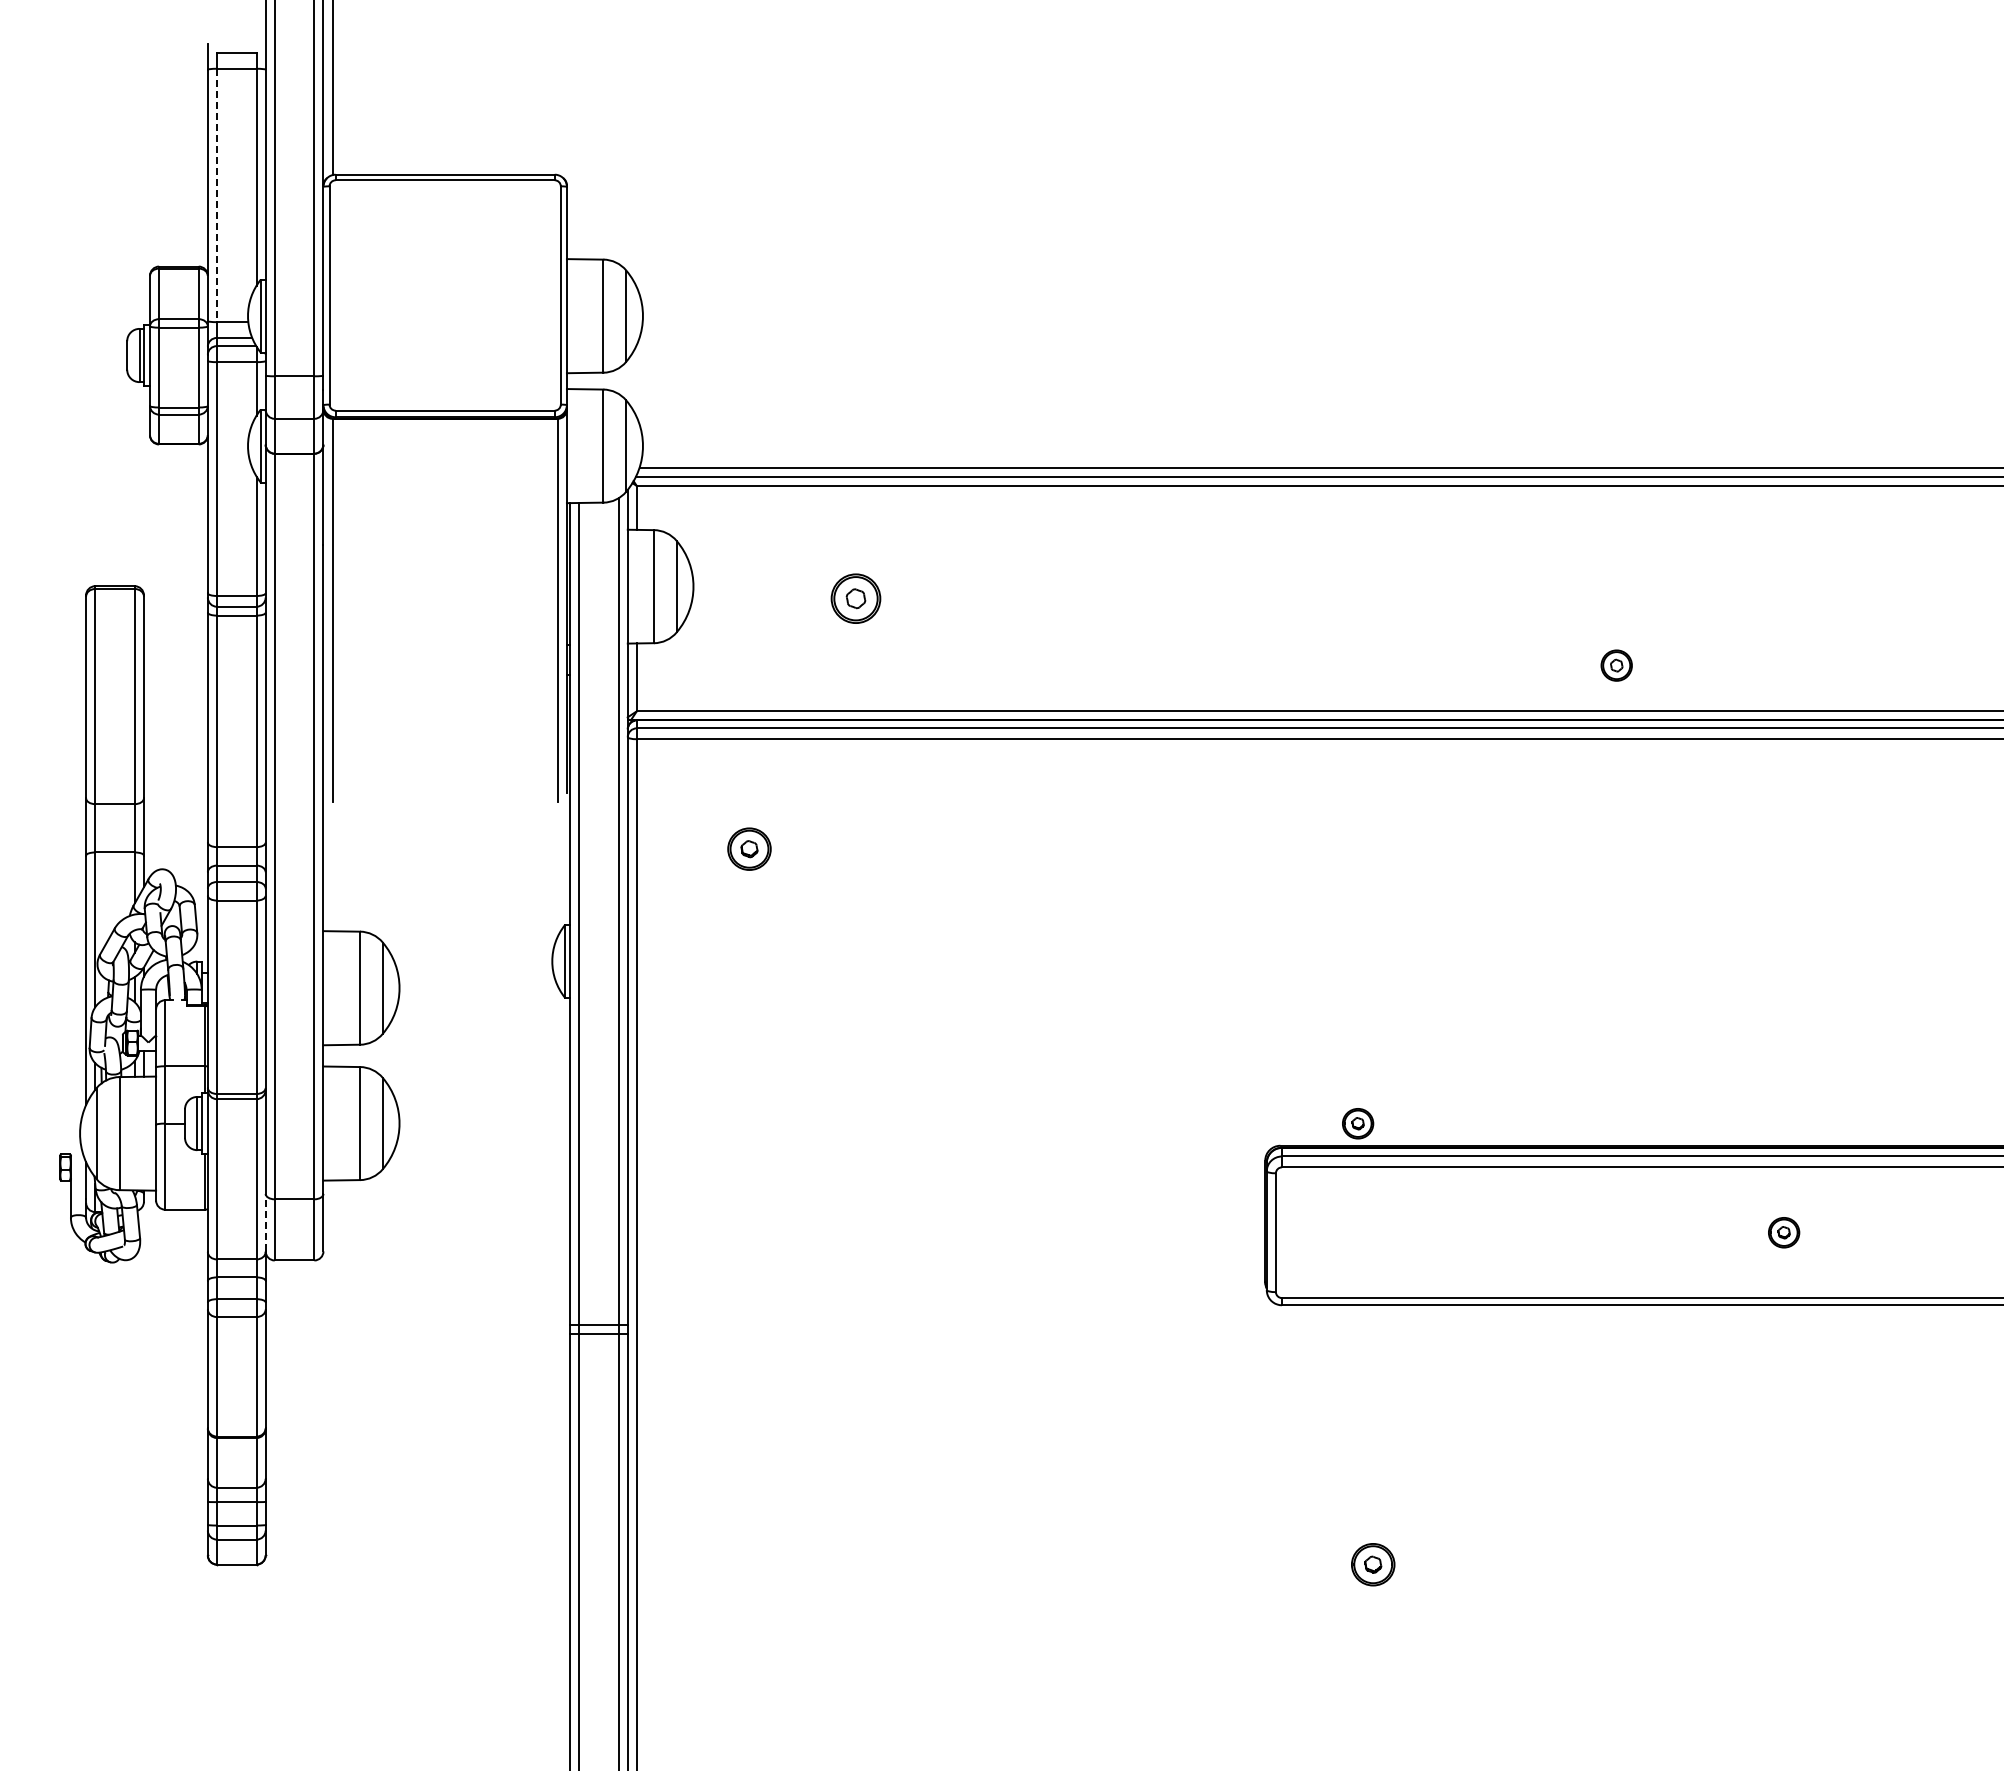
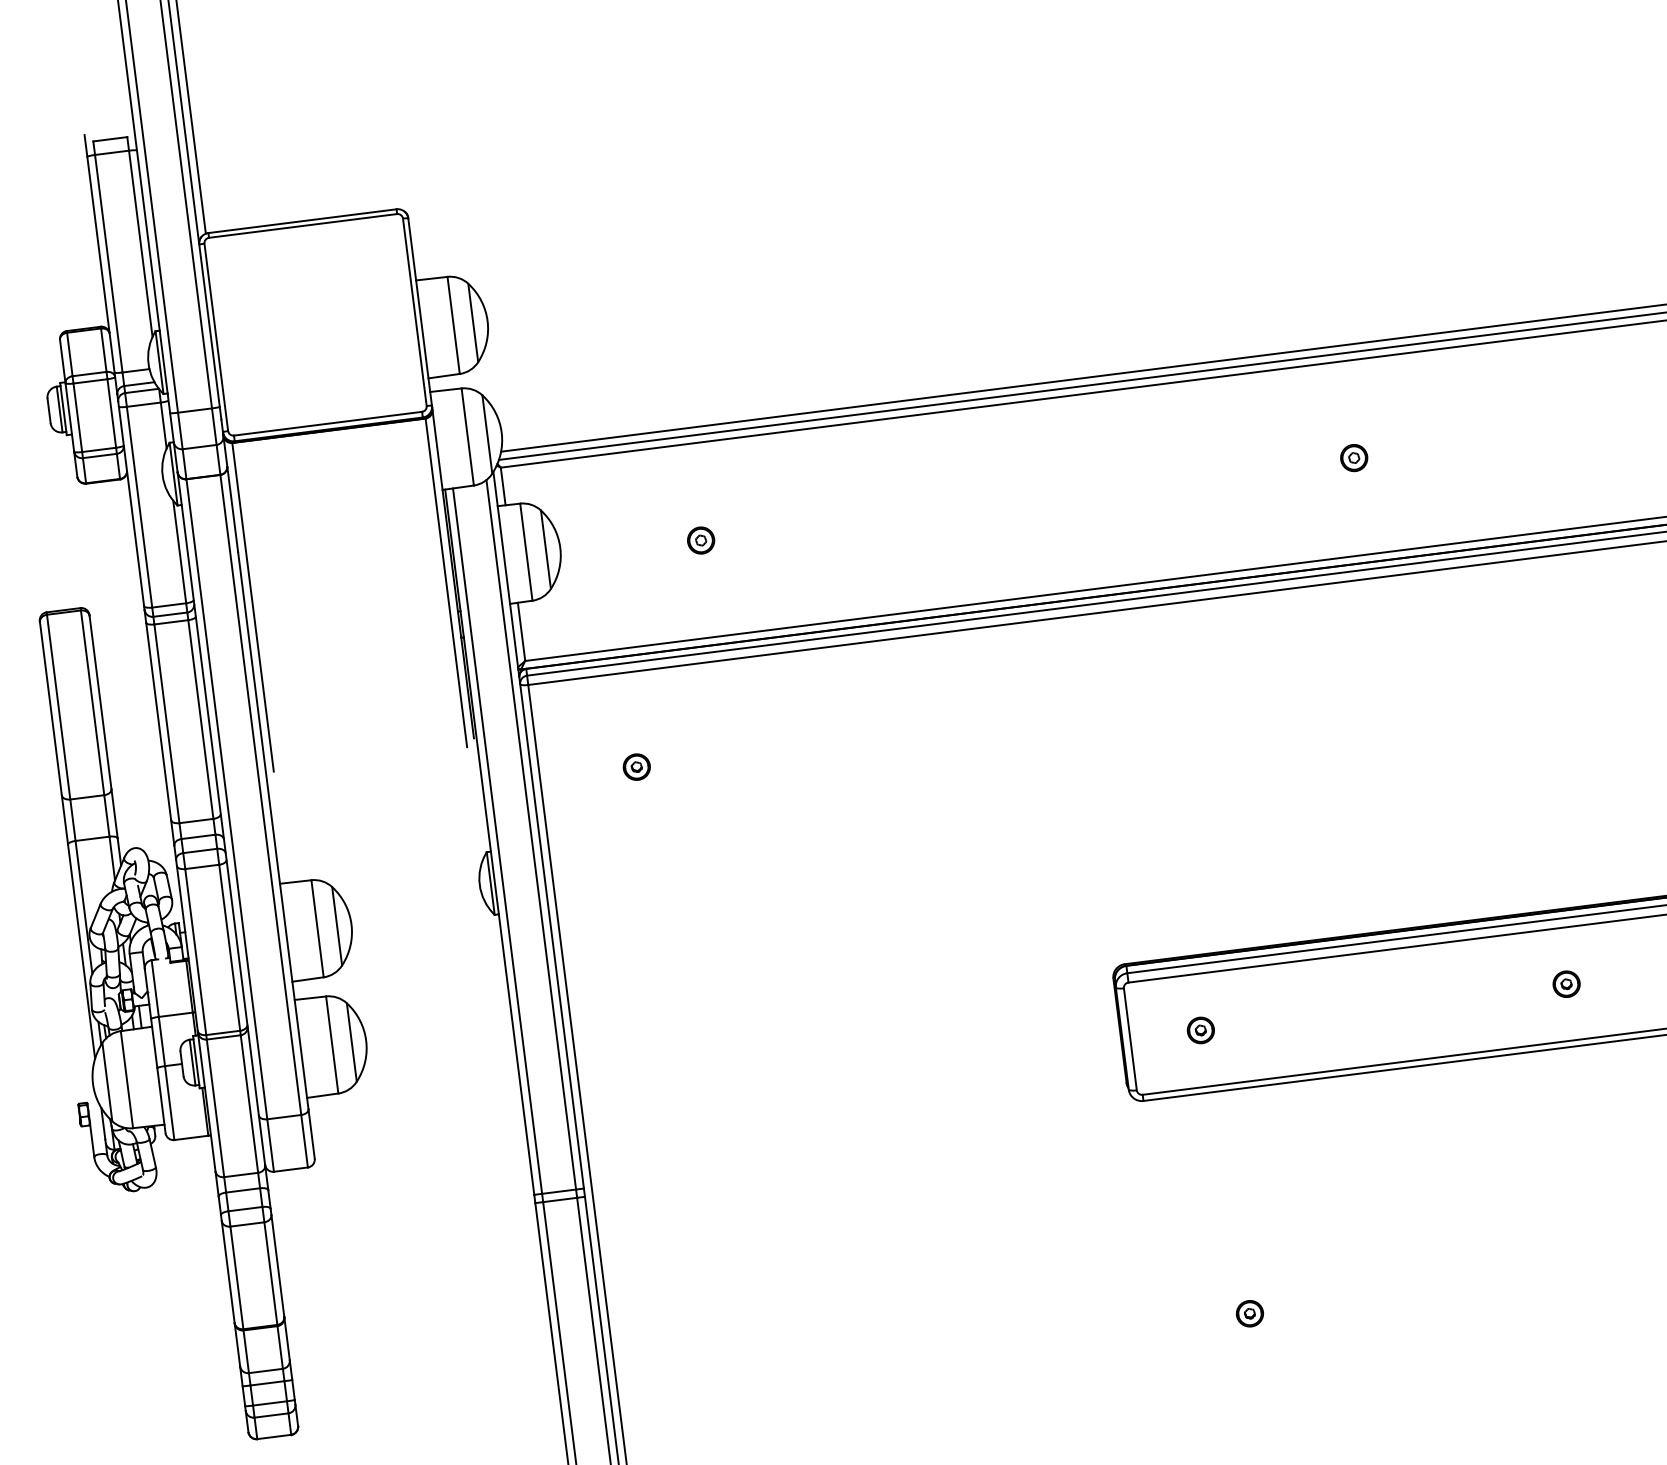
line: (216, 195) -> (108, 263), dashed -> solid
part: (855, 598) -> (700, 540), size x0.62
part: (1616, 665) -> (1353, 457), moved
part: (749, 848) -> (636, 766), size x0.71
part: (1358, 1123) -> (1201, 1030), moved
line: (265, 1222) -> (261, 1140), dashed -> solid
part: (1373, 1564) -> (1250, 1313), size x0.71

